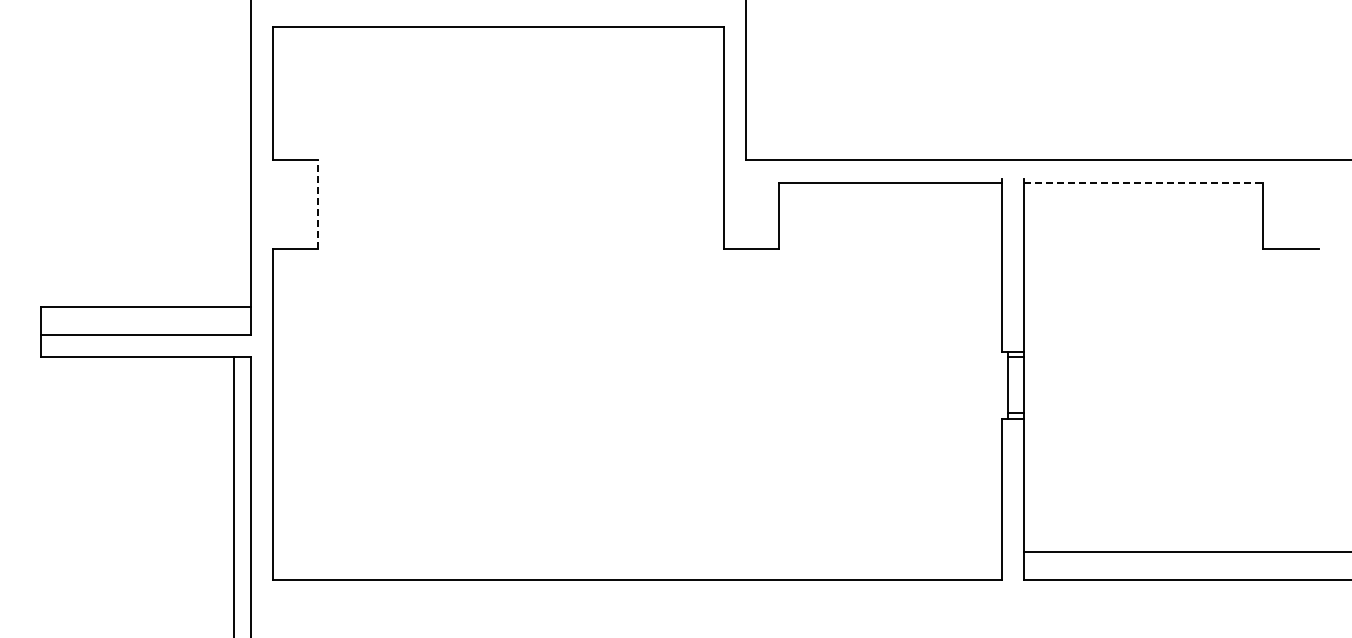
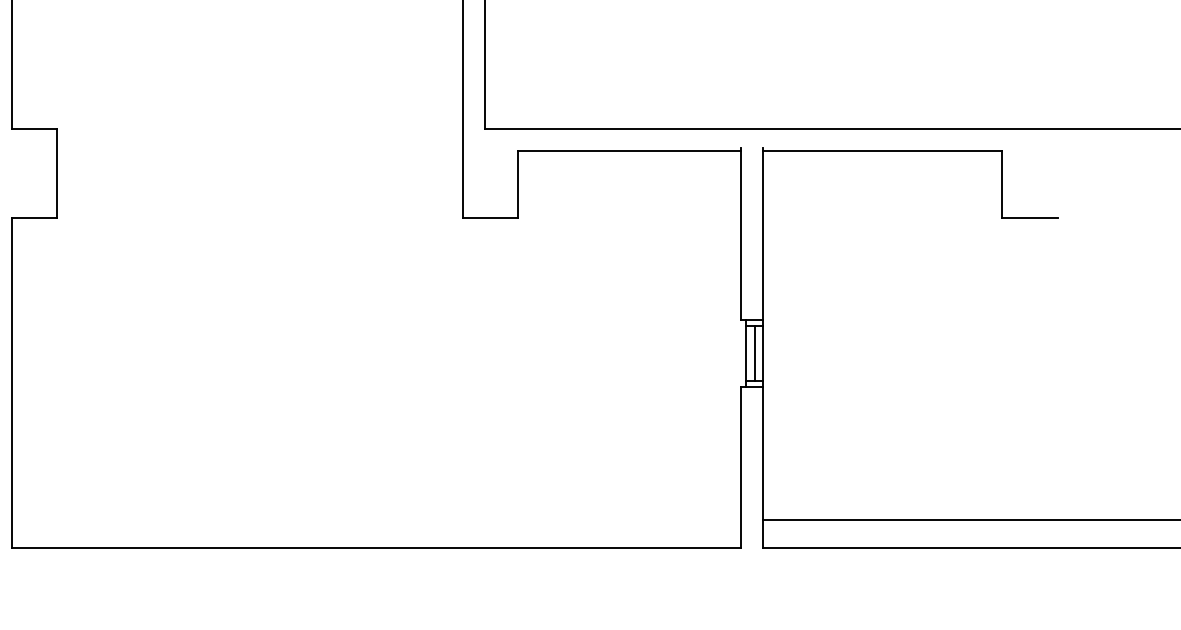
line: (1143, 182) -> (882, 150), dashed -> solid
line: (317, 204) -> (56, 172), dashed -> solid
line: (1015, 385) -> (754, 353), added

